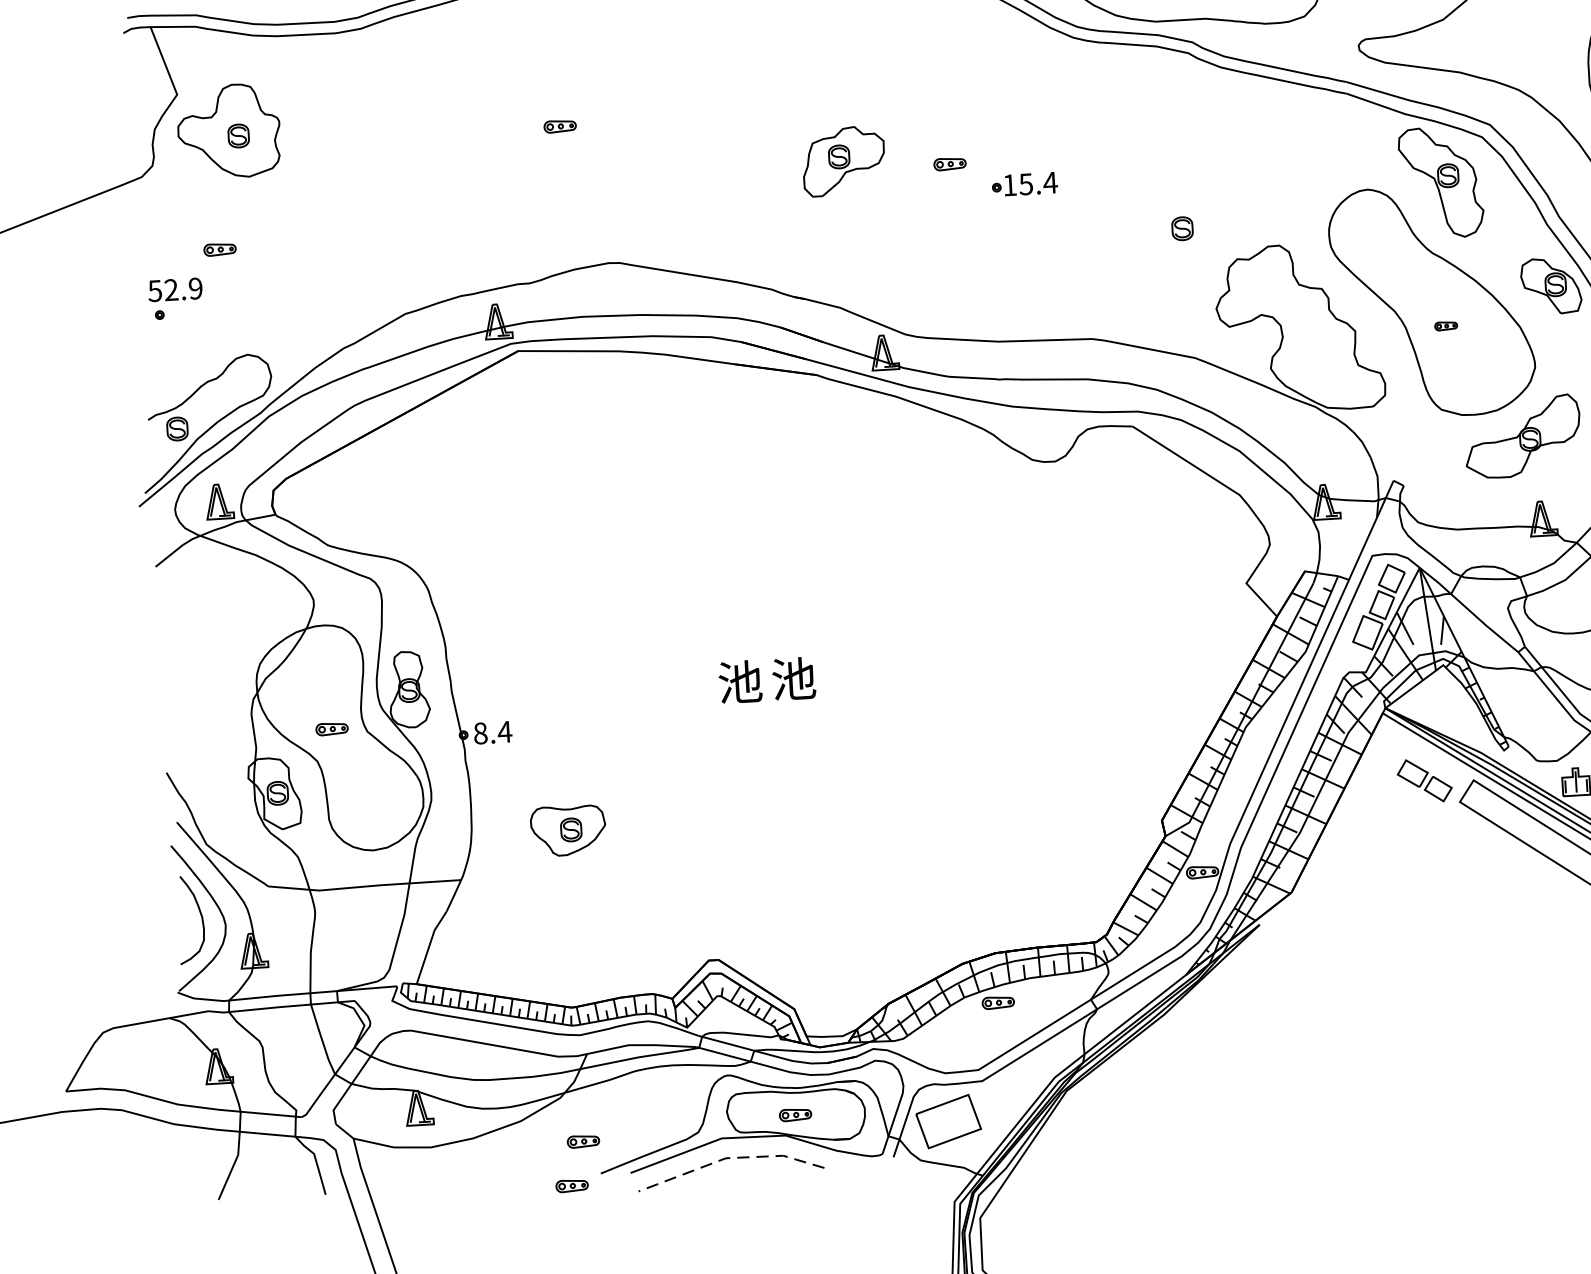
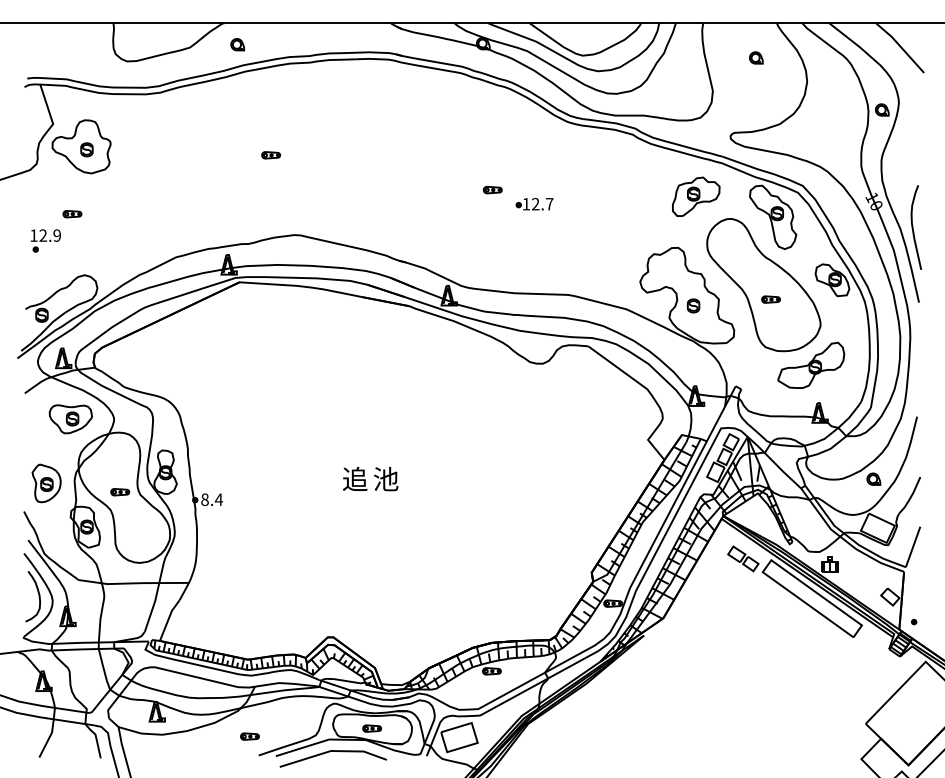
part: (844, 160) -> (696, 196), moved
text: (1037, 182) -> (542, 203), 15.4 -> 12.7
part: (1182, 228) -> (693, 305), moved
text: (154, 290) -> (33, 235), 52.9 -> 12.9
part: (1445, 326) -> (770, 299), size x1.43
text: (740, 680) -> (355, 478), 池 -> 追
part: (202, 721) -> (46, 483), added
part: (567, 831) -> (70, 419), moved
line: (728, 1158) -> (332, 751), dashed -> solid
part: (571, 1185) -> (241, 761), removed

